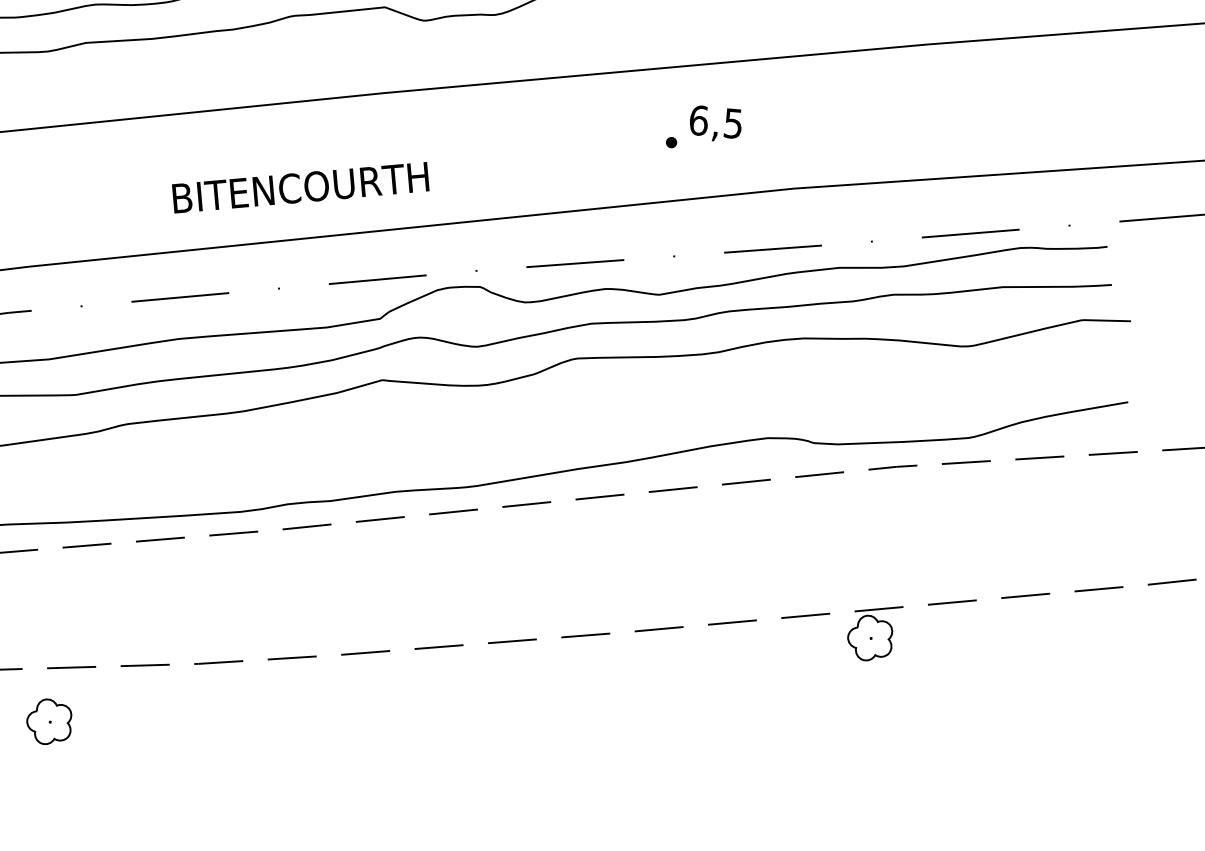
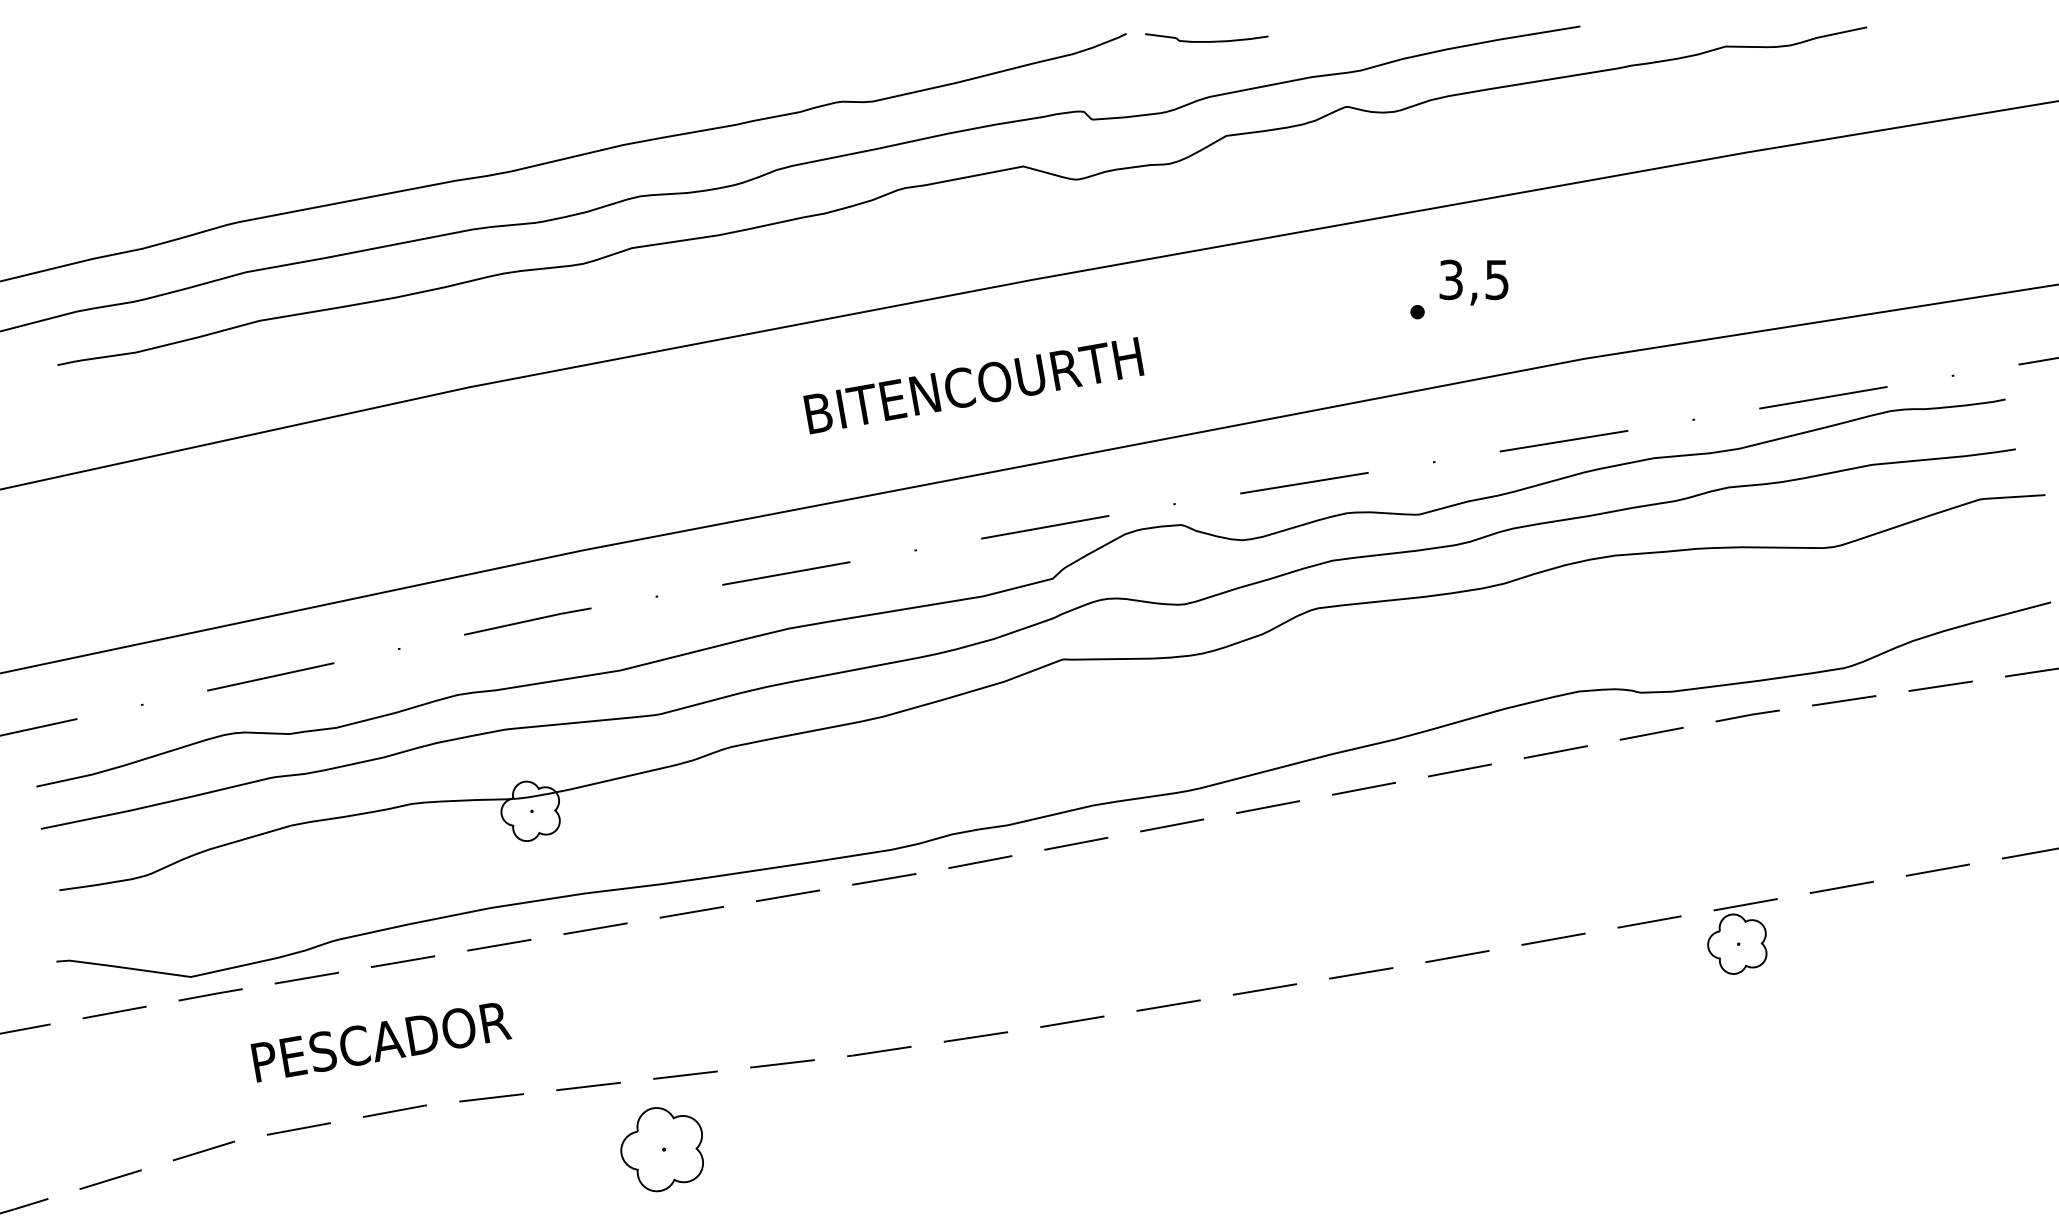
text: (699, 120) -> (1451, 279), 6,5 -> 3,5
text: (300, 187) -> (973, 385), moved
part: (49, 721) -> (662, 1149), size x1.4

